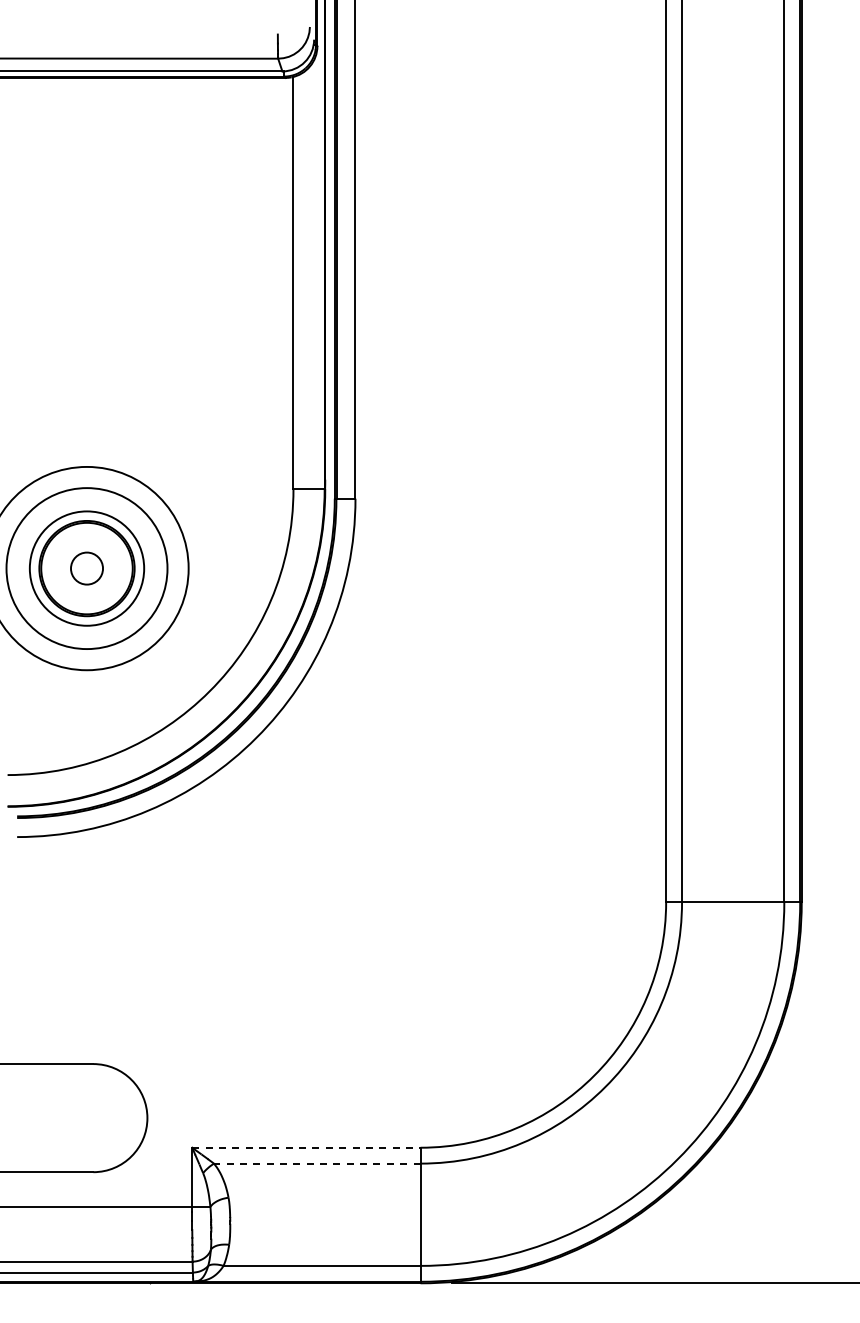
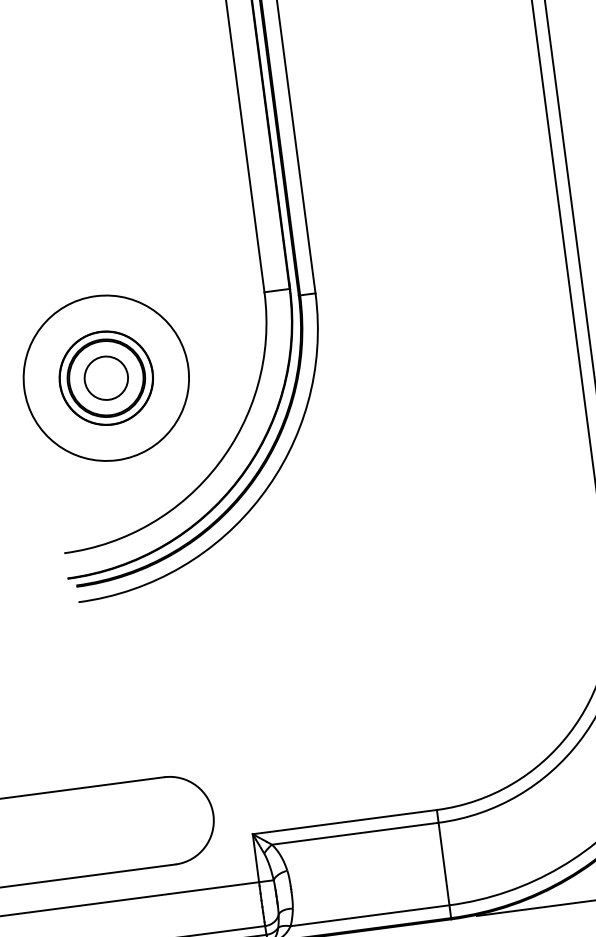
circle: (86, 568) -> (105, 378), size x0.71
circle: (86, 568) -> (105, 378), size x1.67
line: (306, 1147) -> (344, 821), dashed -> solid
line: (316, 1163) -> (354, 833), dashed -> solid

